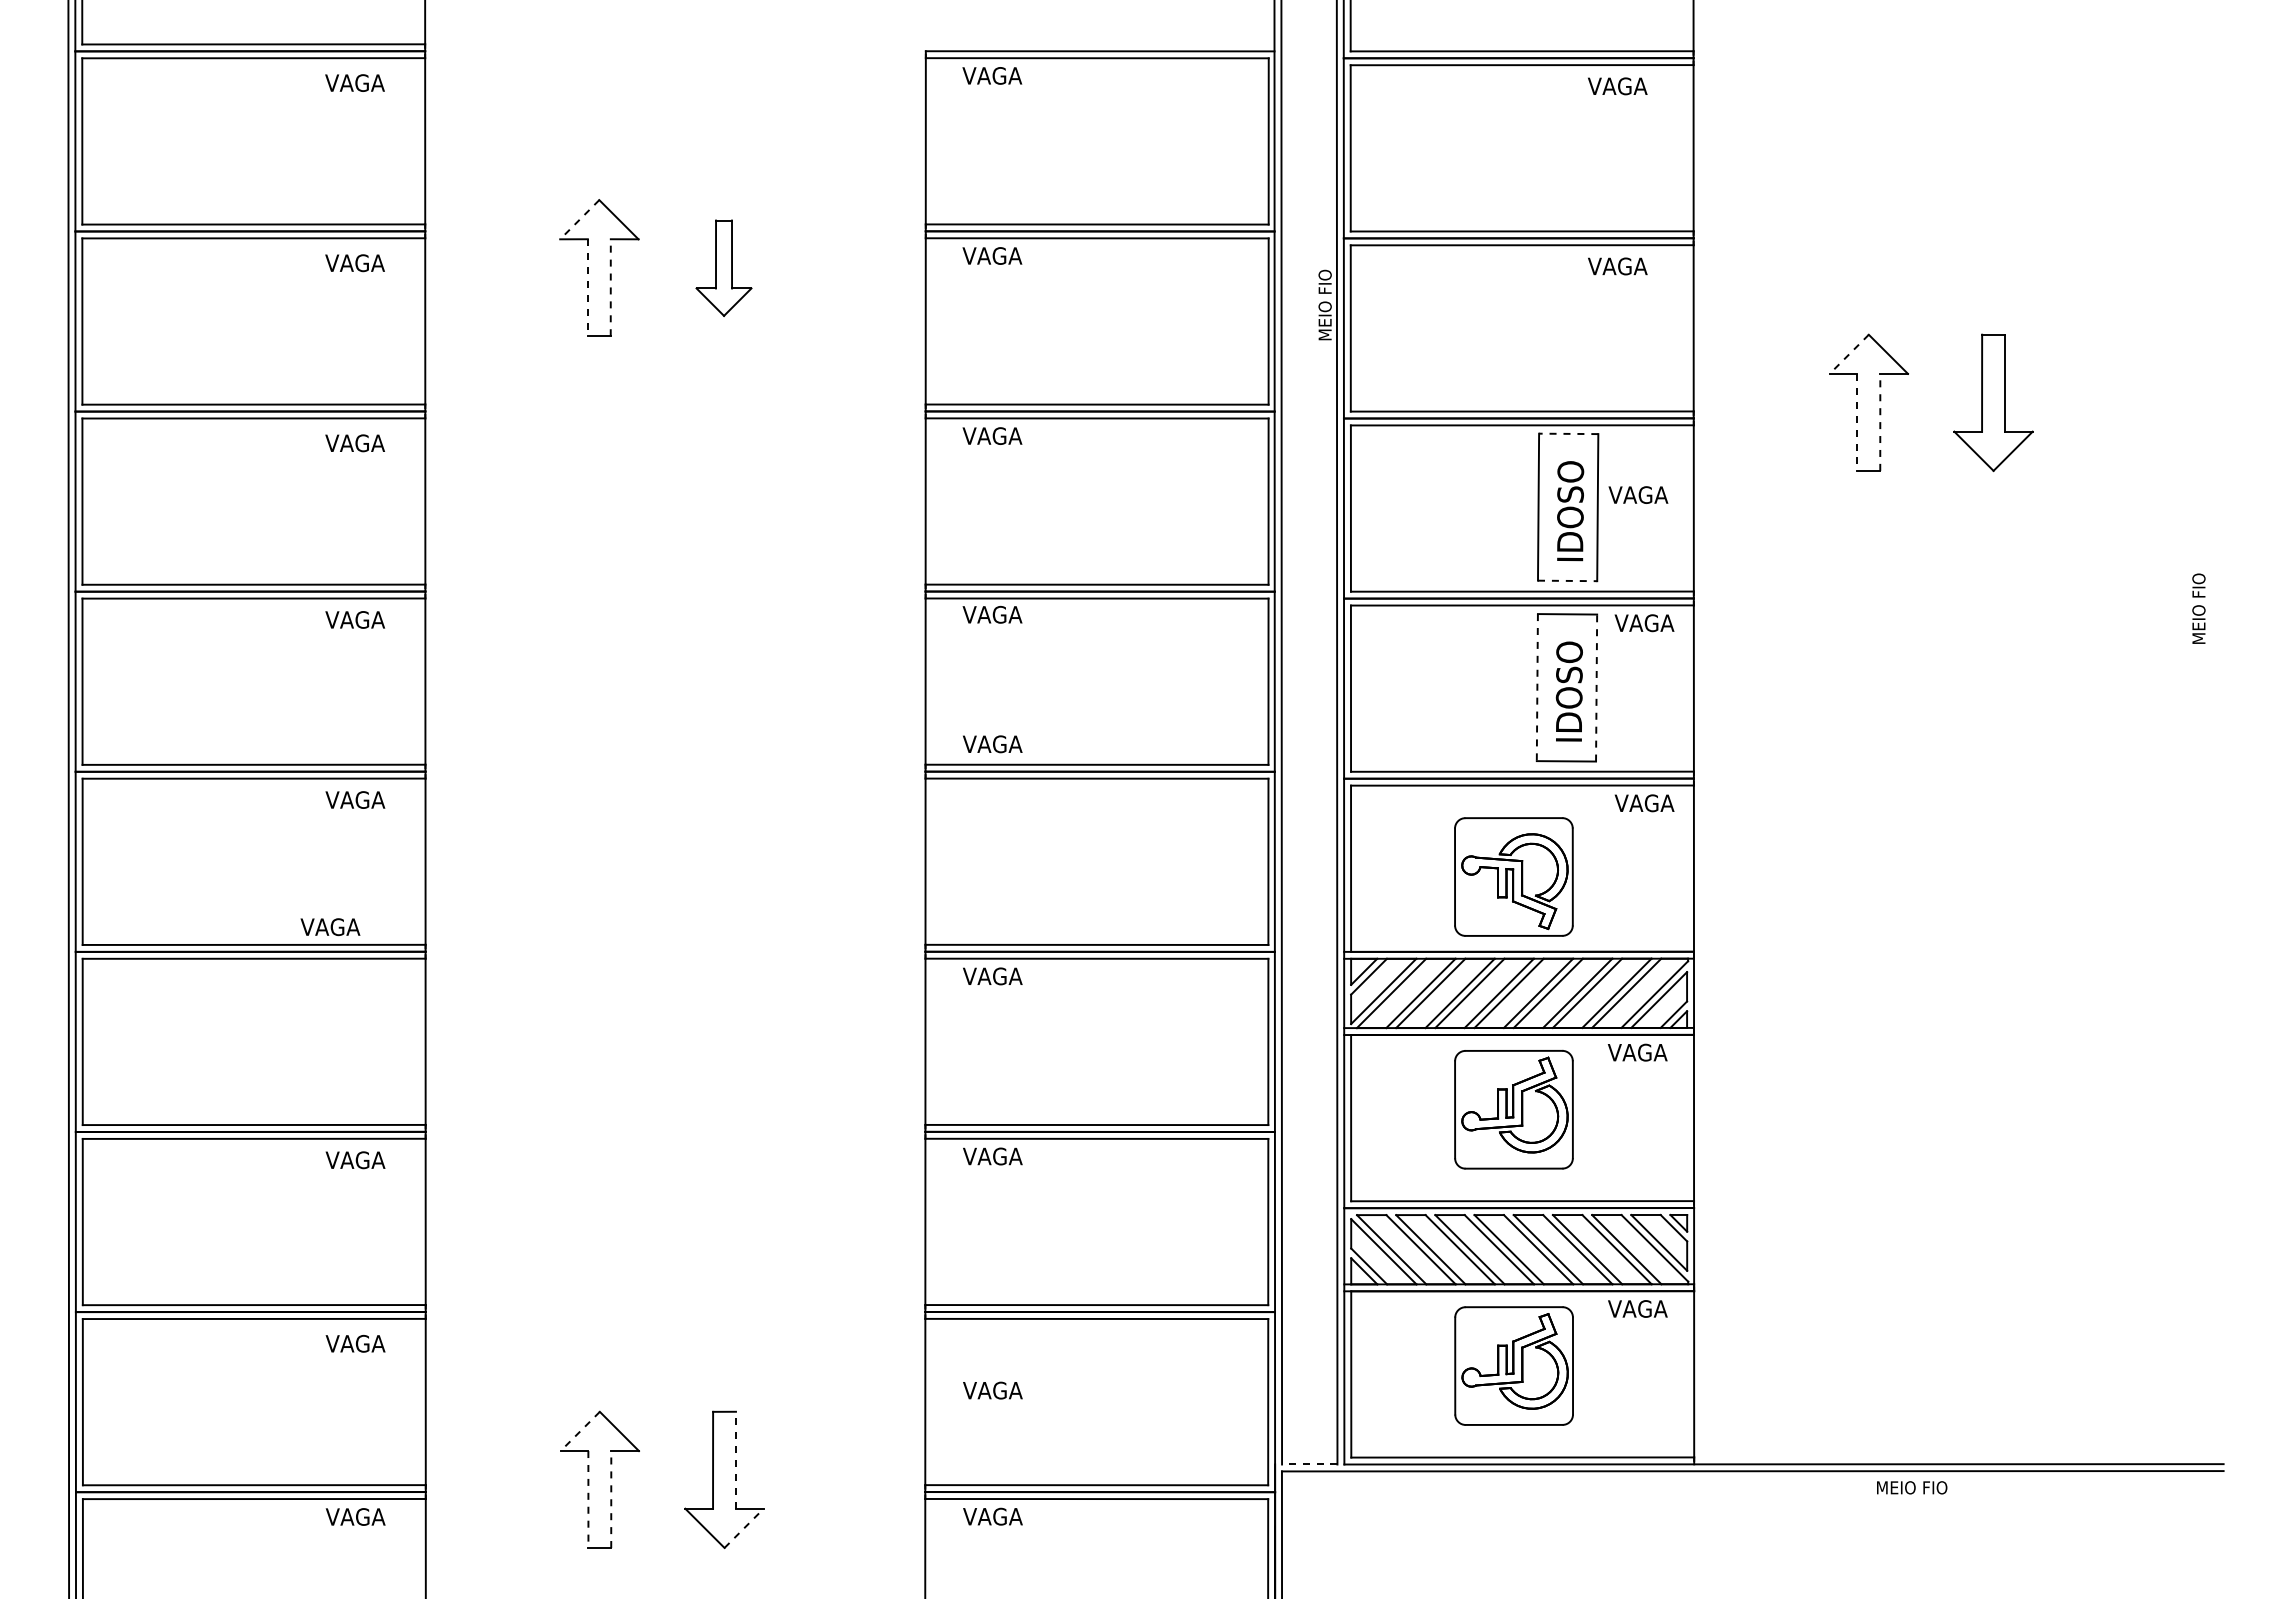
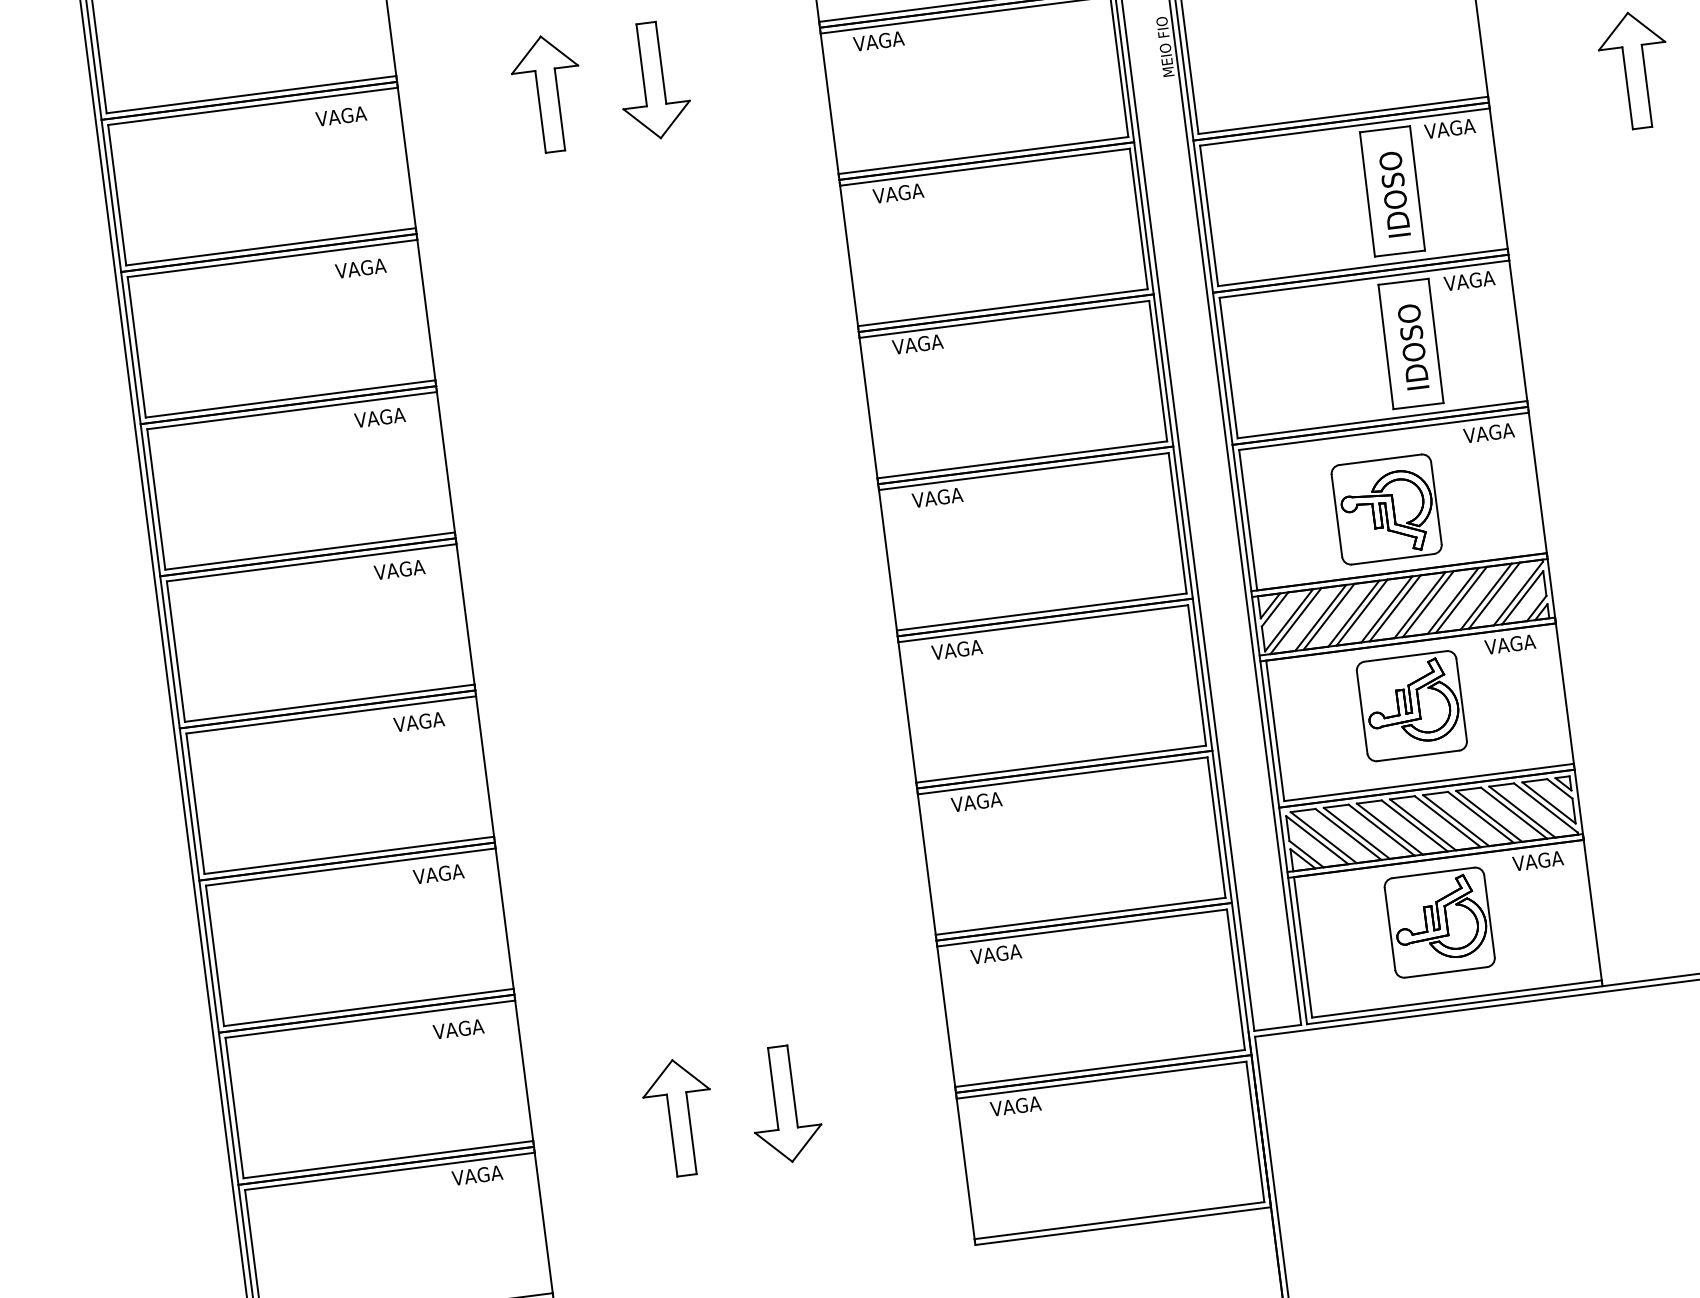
line: (579, 219) -> (526, 55), dashed -> solid
part: (723, 268) -> (653, 81), size x1.43
line: (610, 287) -> (559, 109), dashed -> solid
line: (587, 288) -> (540, 112), dashed -> solid
line: (1849, 354) -> (1613, 31), dashed -> solid
line: (1880, 421) -> (1647, 85), dashed -> solid
line: (1857, 422) -> (1627, 88), dashed -> solid
line: (1568, 433) -> (1384, 128), dashed -> solid
text: (1638, 494) -> (1449, 128), moved
line: (1567, 580) -> (1399, 253), dashed -> solid
line: (1537, 687) -> (1386, 346), dashed -> solid
line: (1596, 687) -> (1435, 340), dashed -> solid
text: (992, 744) -> (937, 497), moved
text: (330, 927) -> (419, 722), moved
text: (992, 1390) -> (995, 954), moved
line: (580, 1431) -> (658, 1078), dashed -> solid
line: (735, 1459) -> (792, 1085), dashed -> solid
line: (1309, 1464) -> (1277, 1027), dashed -> solid
line: (611, 1499) -> (691, 1133), dashed -> solid
line: (588, 1500) -> (672, 1136), dashed -> solid
line: (744, 1528) -> (807, 1143), dashed -> solid

